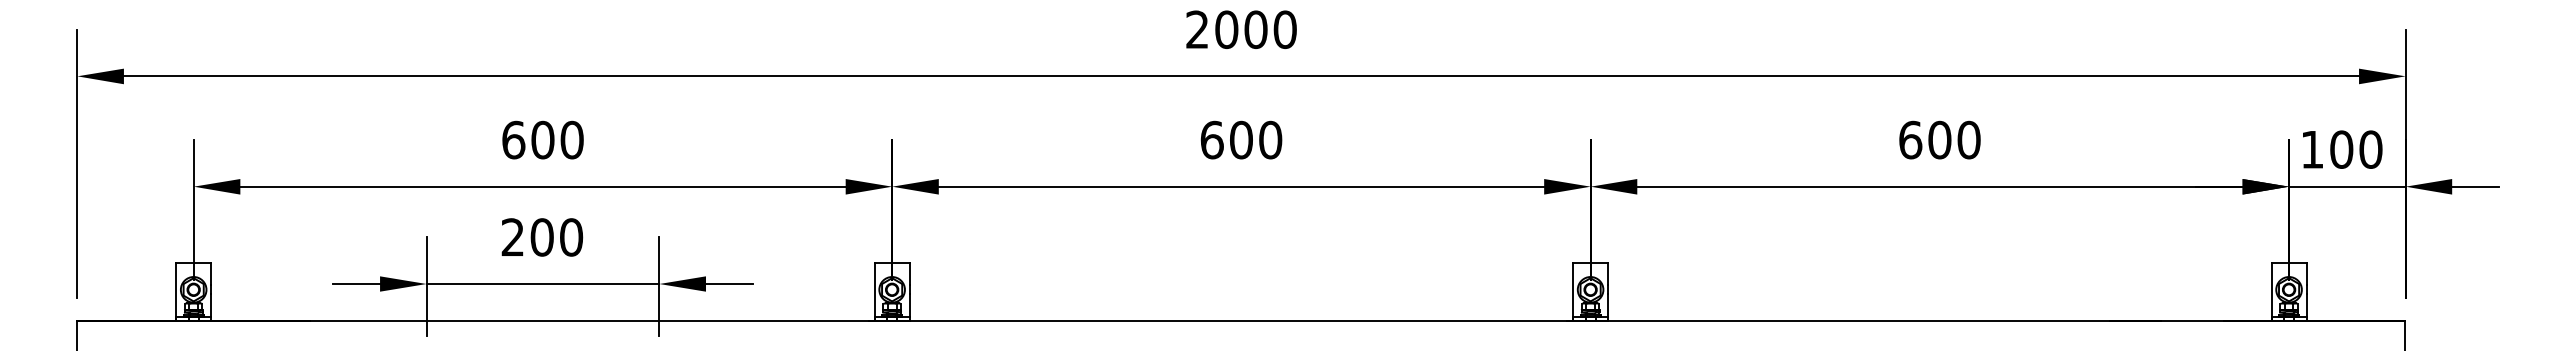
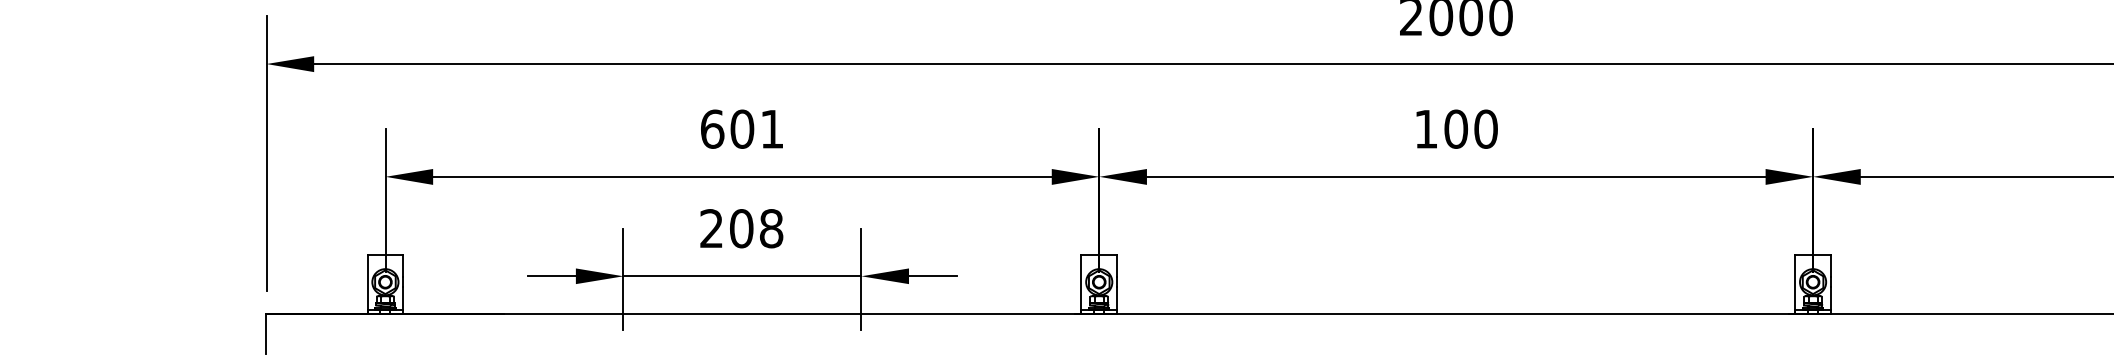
text: (571, 139) -> (771, 128), 600 -> 601
text: (1211, 139) -> (1425, 128), 600 -> 100
text: (571, 237) -> (771, 228), 200 -> 208

